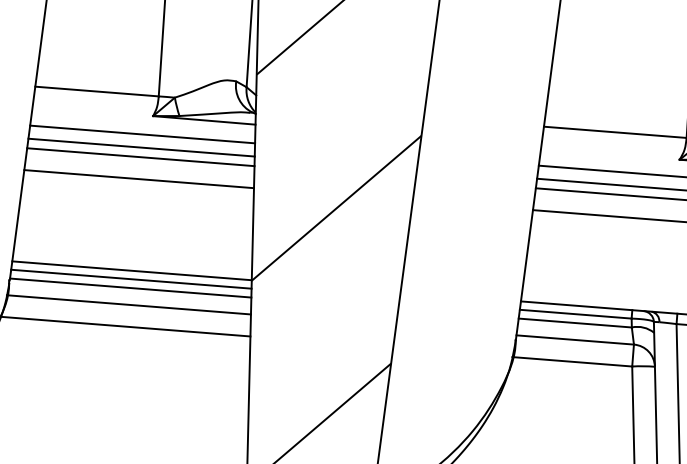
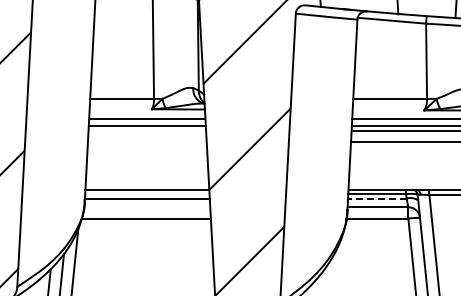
line: (141, 156) -> (147, 130), removed
line: (137, 179) -> (146, 142), removed
line: (131, 278) -> (147, 193), removed
line: (129, 305) -> (147, 207), removed
line: (573, 322) -> (376, 198), solid -> dashed

